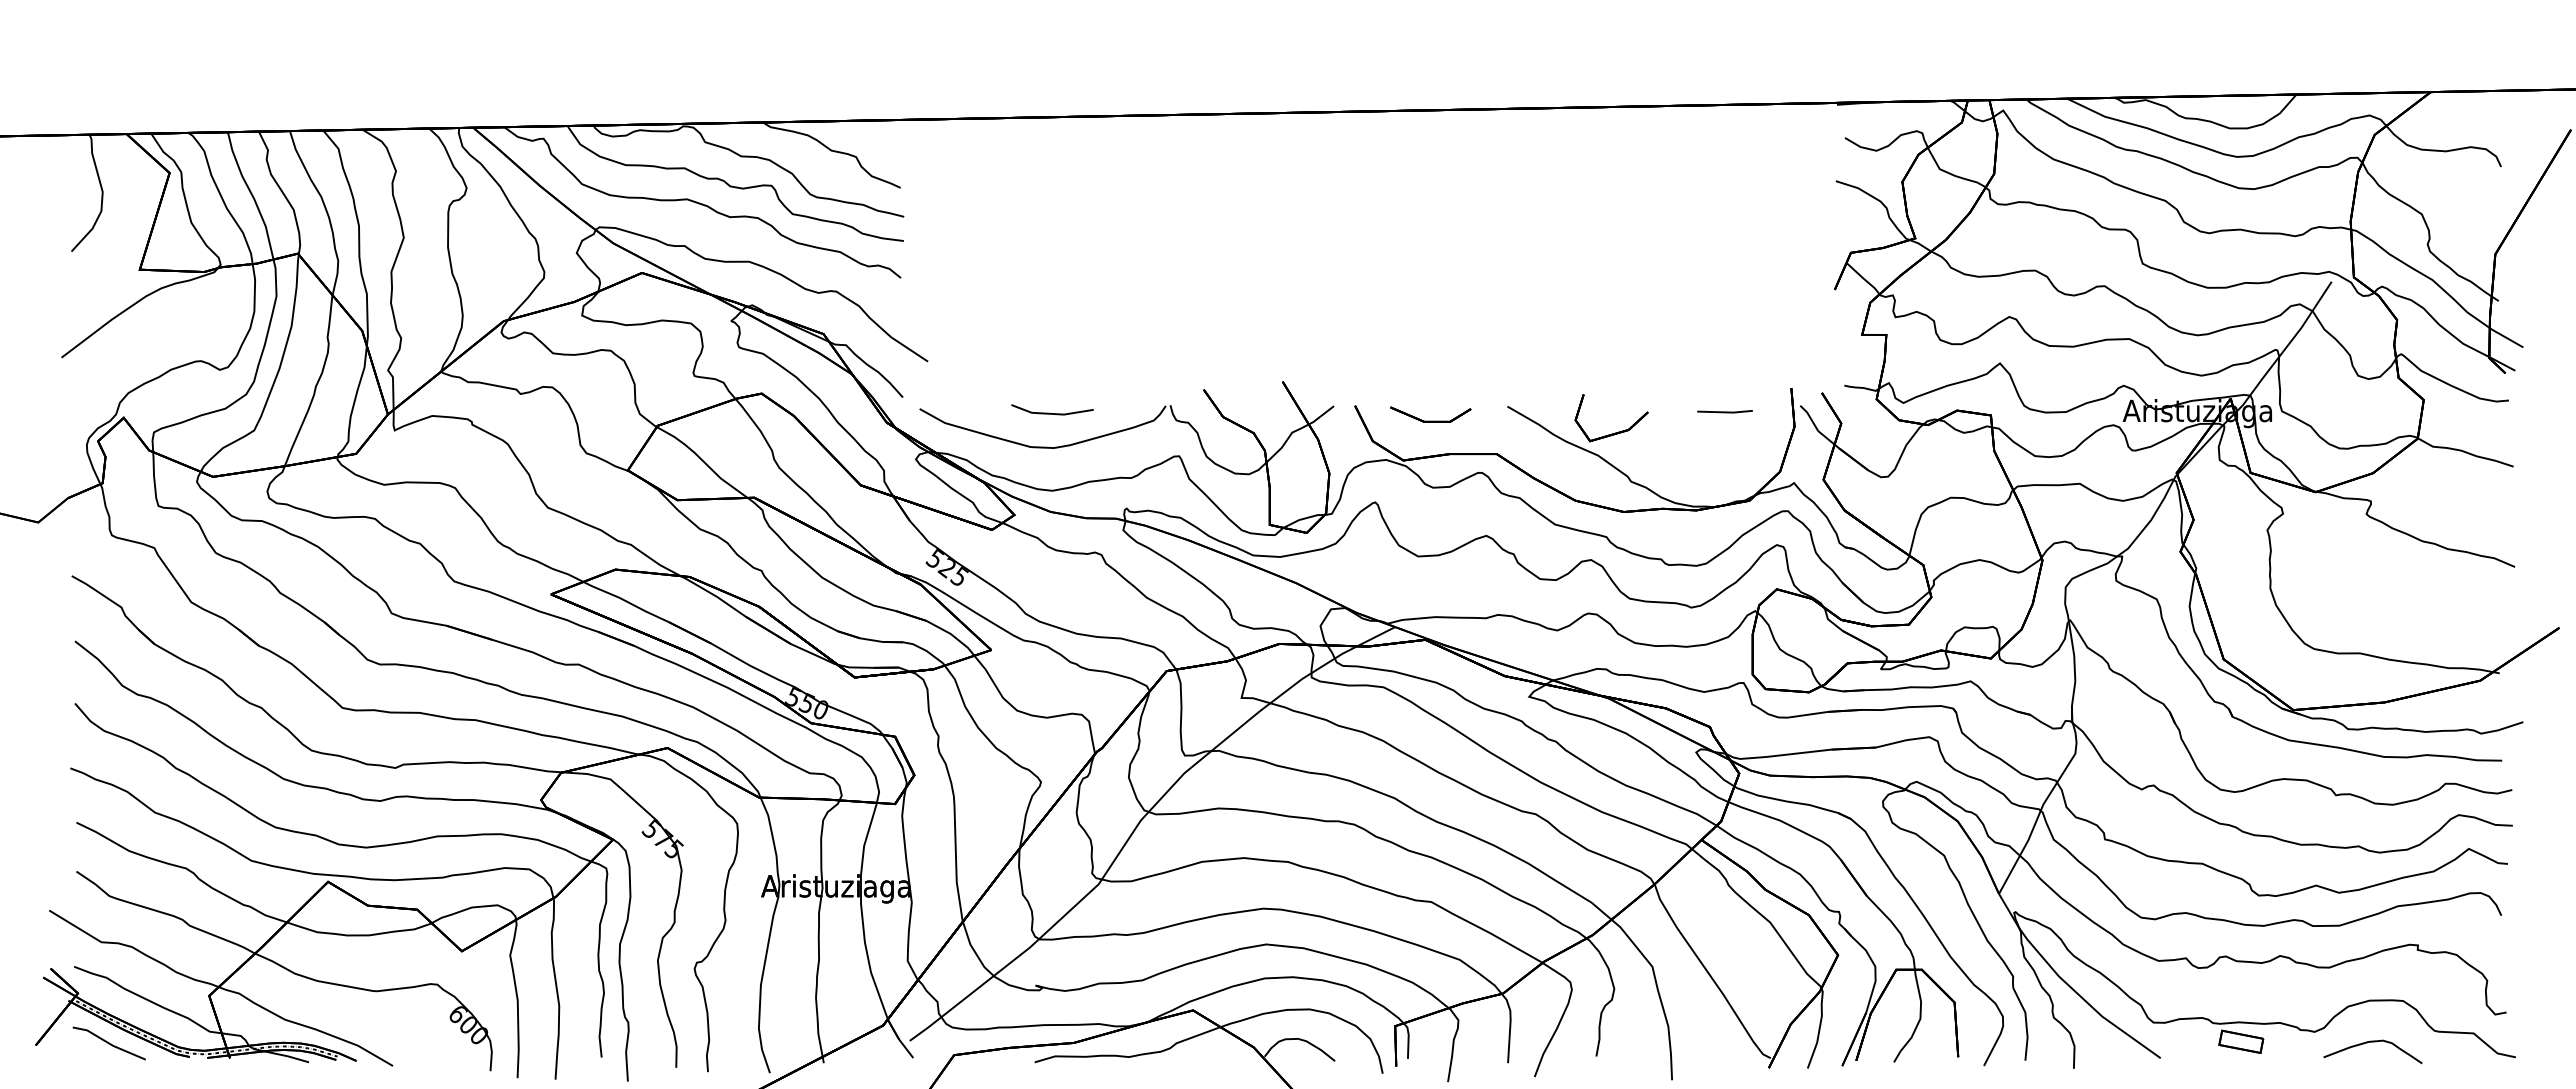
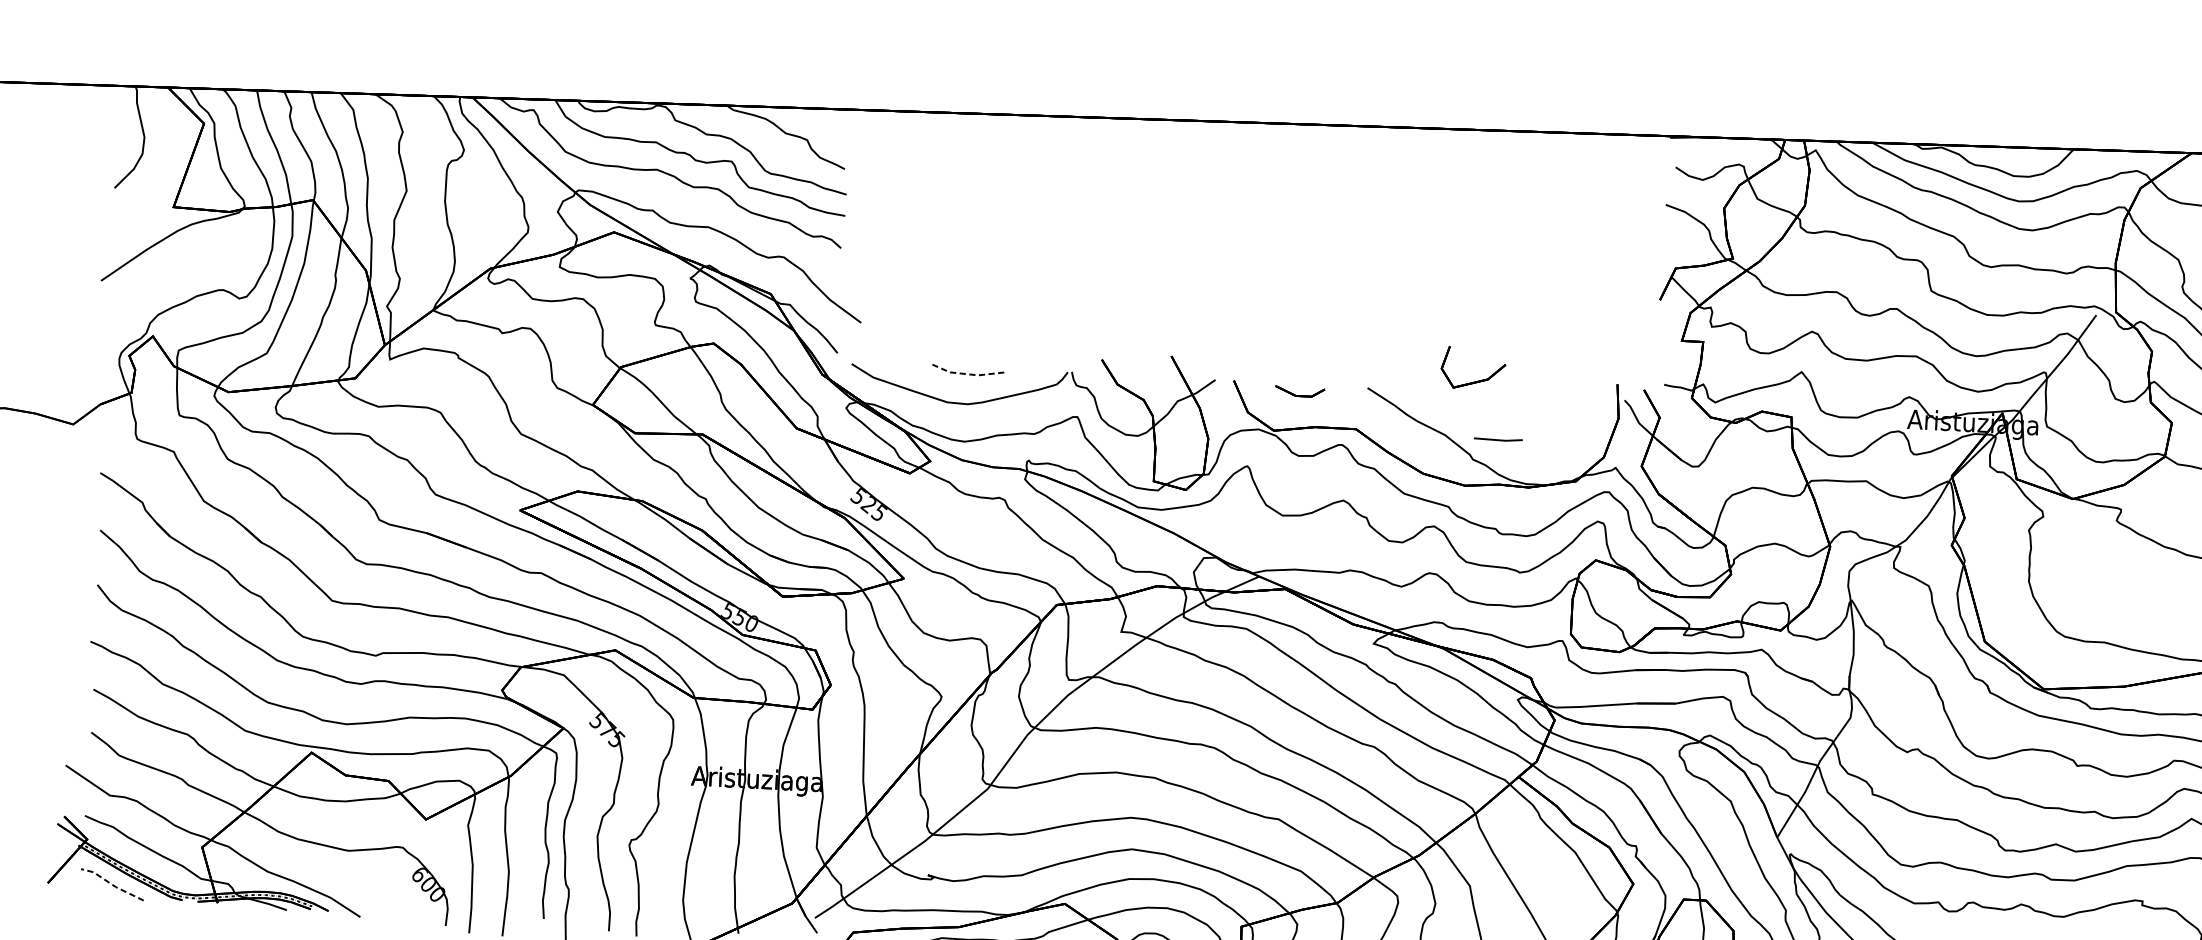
line: (1724, 411) -> (1497, 439), moved
line: (1052, 413) -> (968, 373), solid -> dashed
part: (1430, 414) -> (1299, 391), size x0.7
part: (1615, 432) -> (1476, 381), moved
line: (109, 1043) -> (112, 884), solid -> dashed

